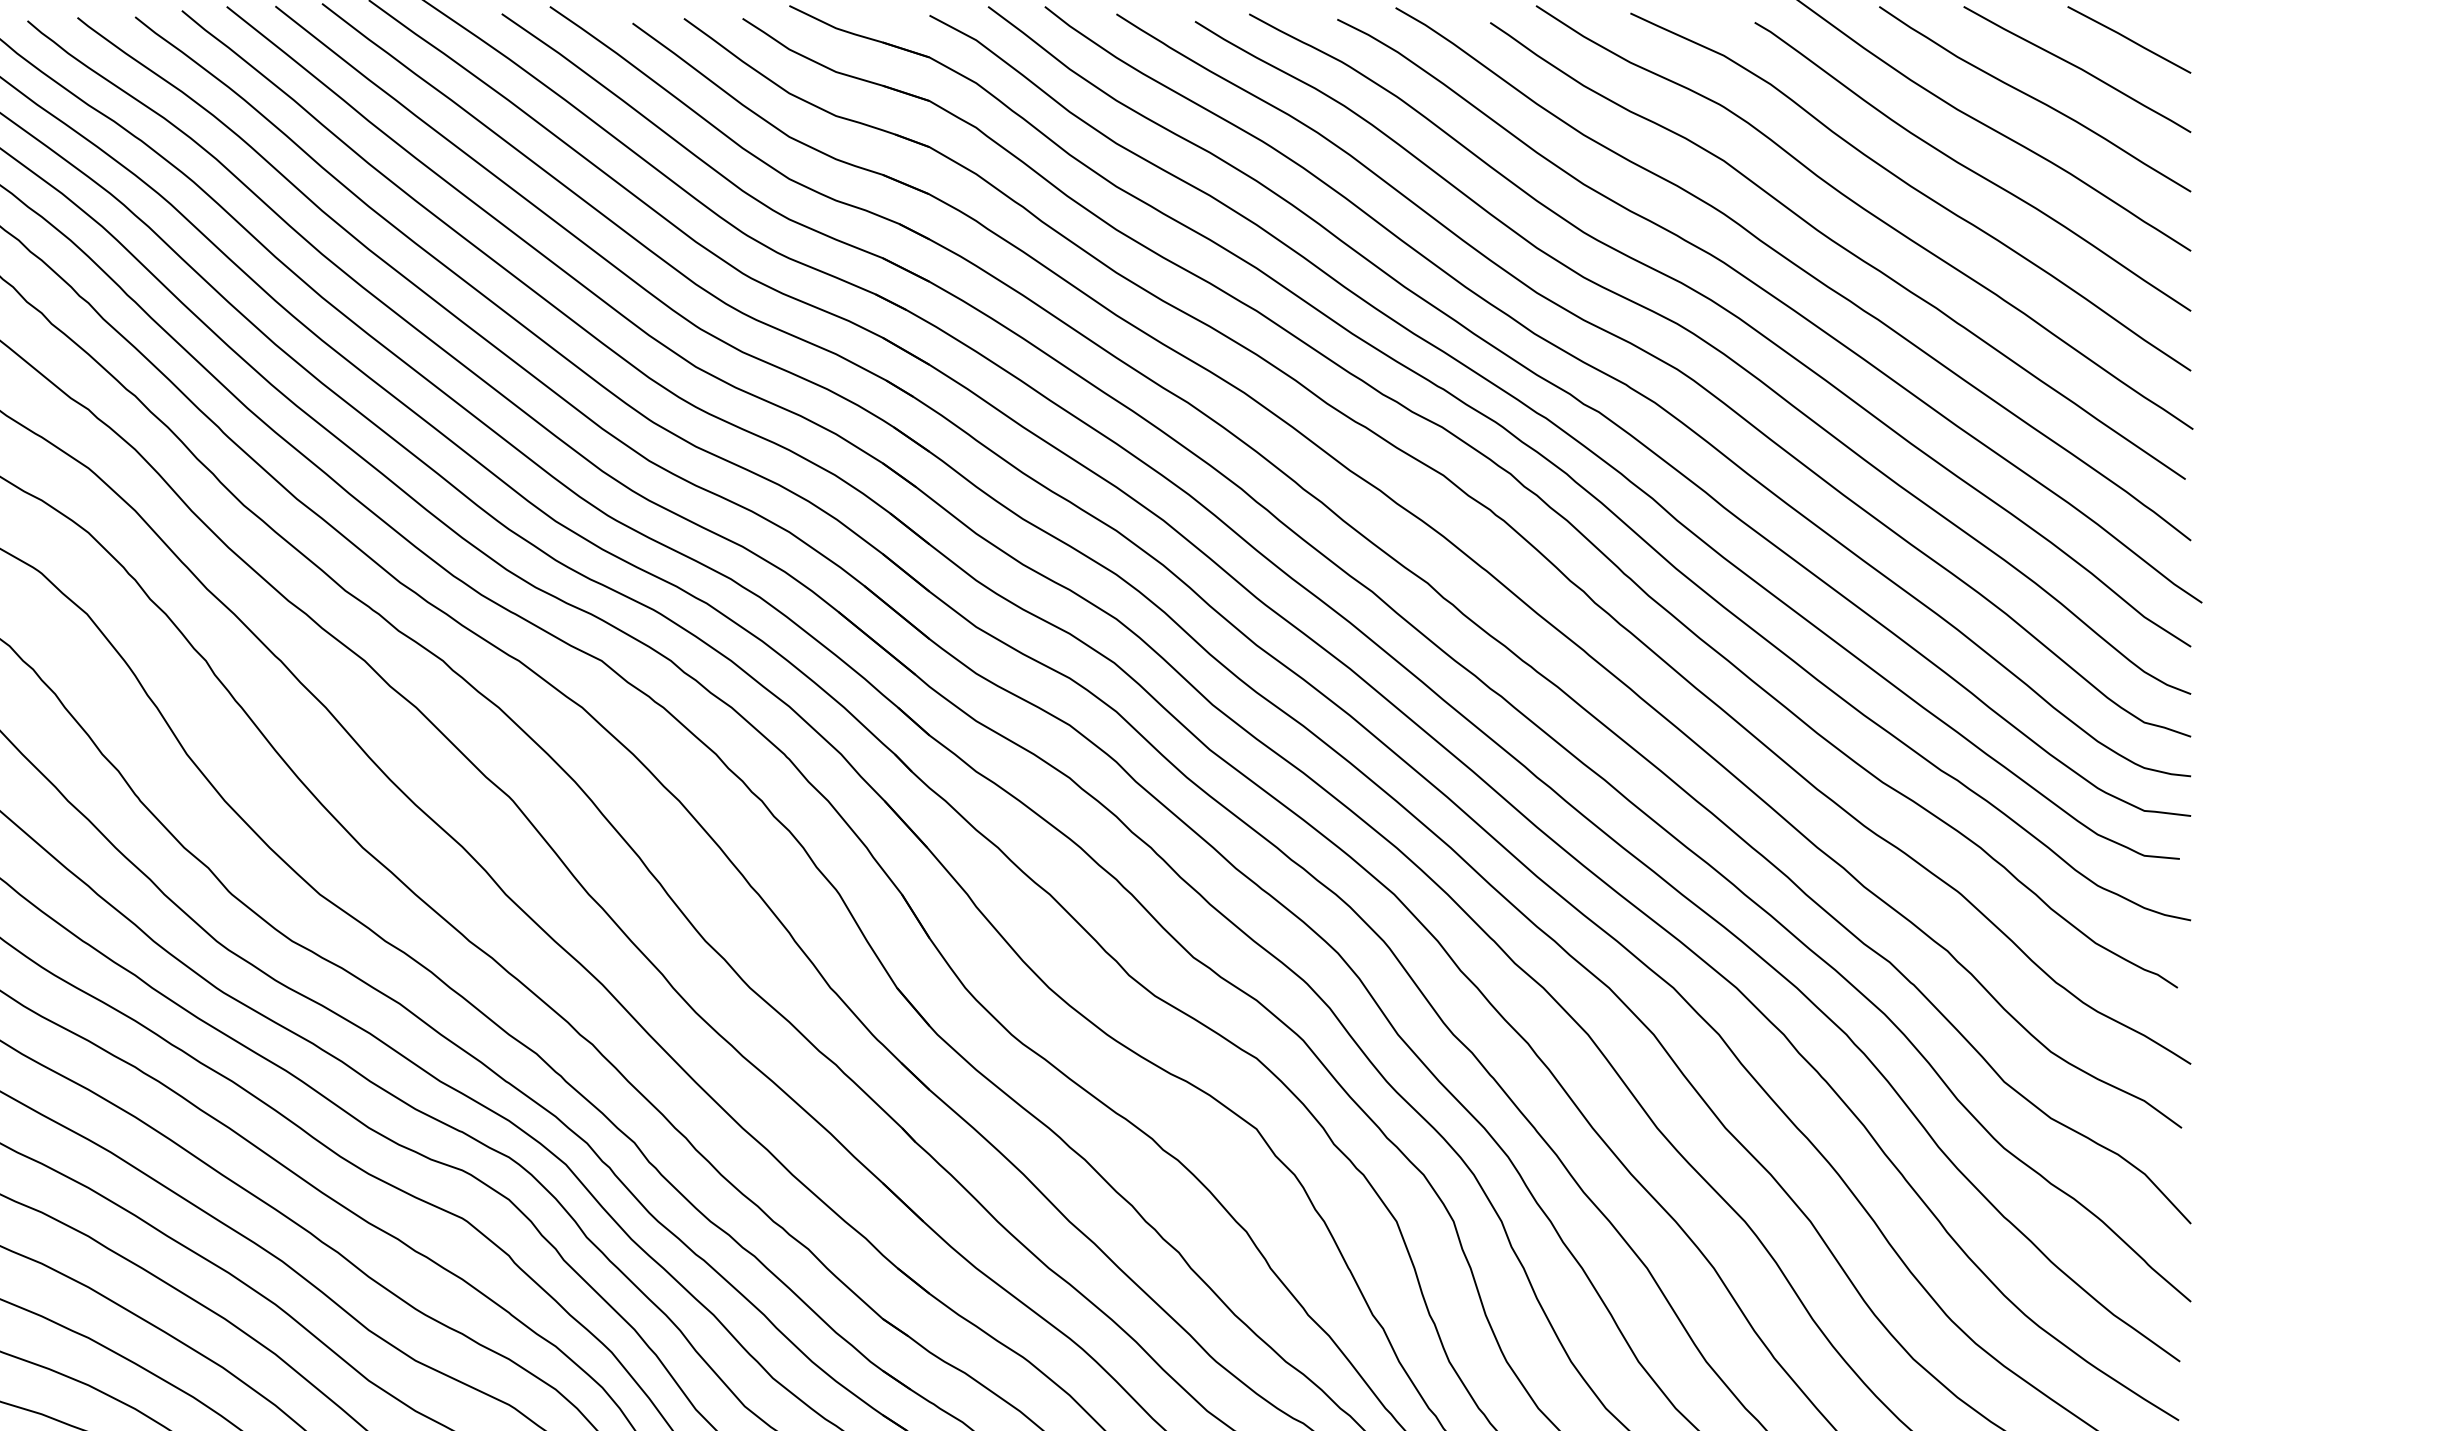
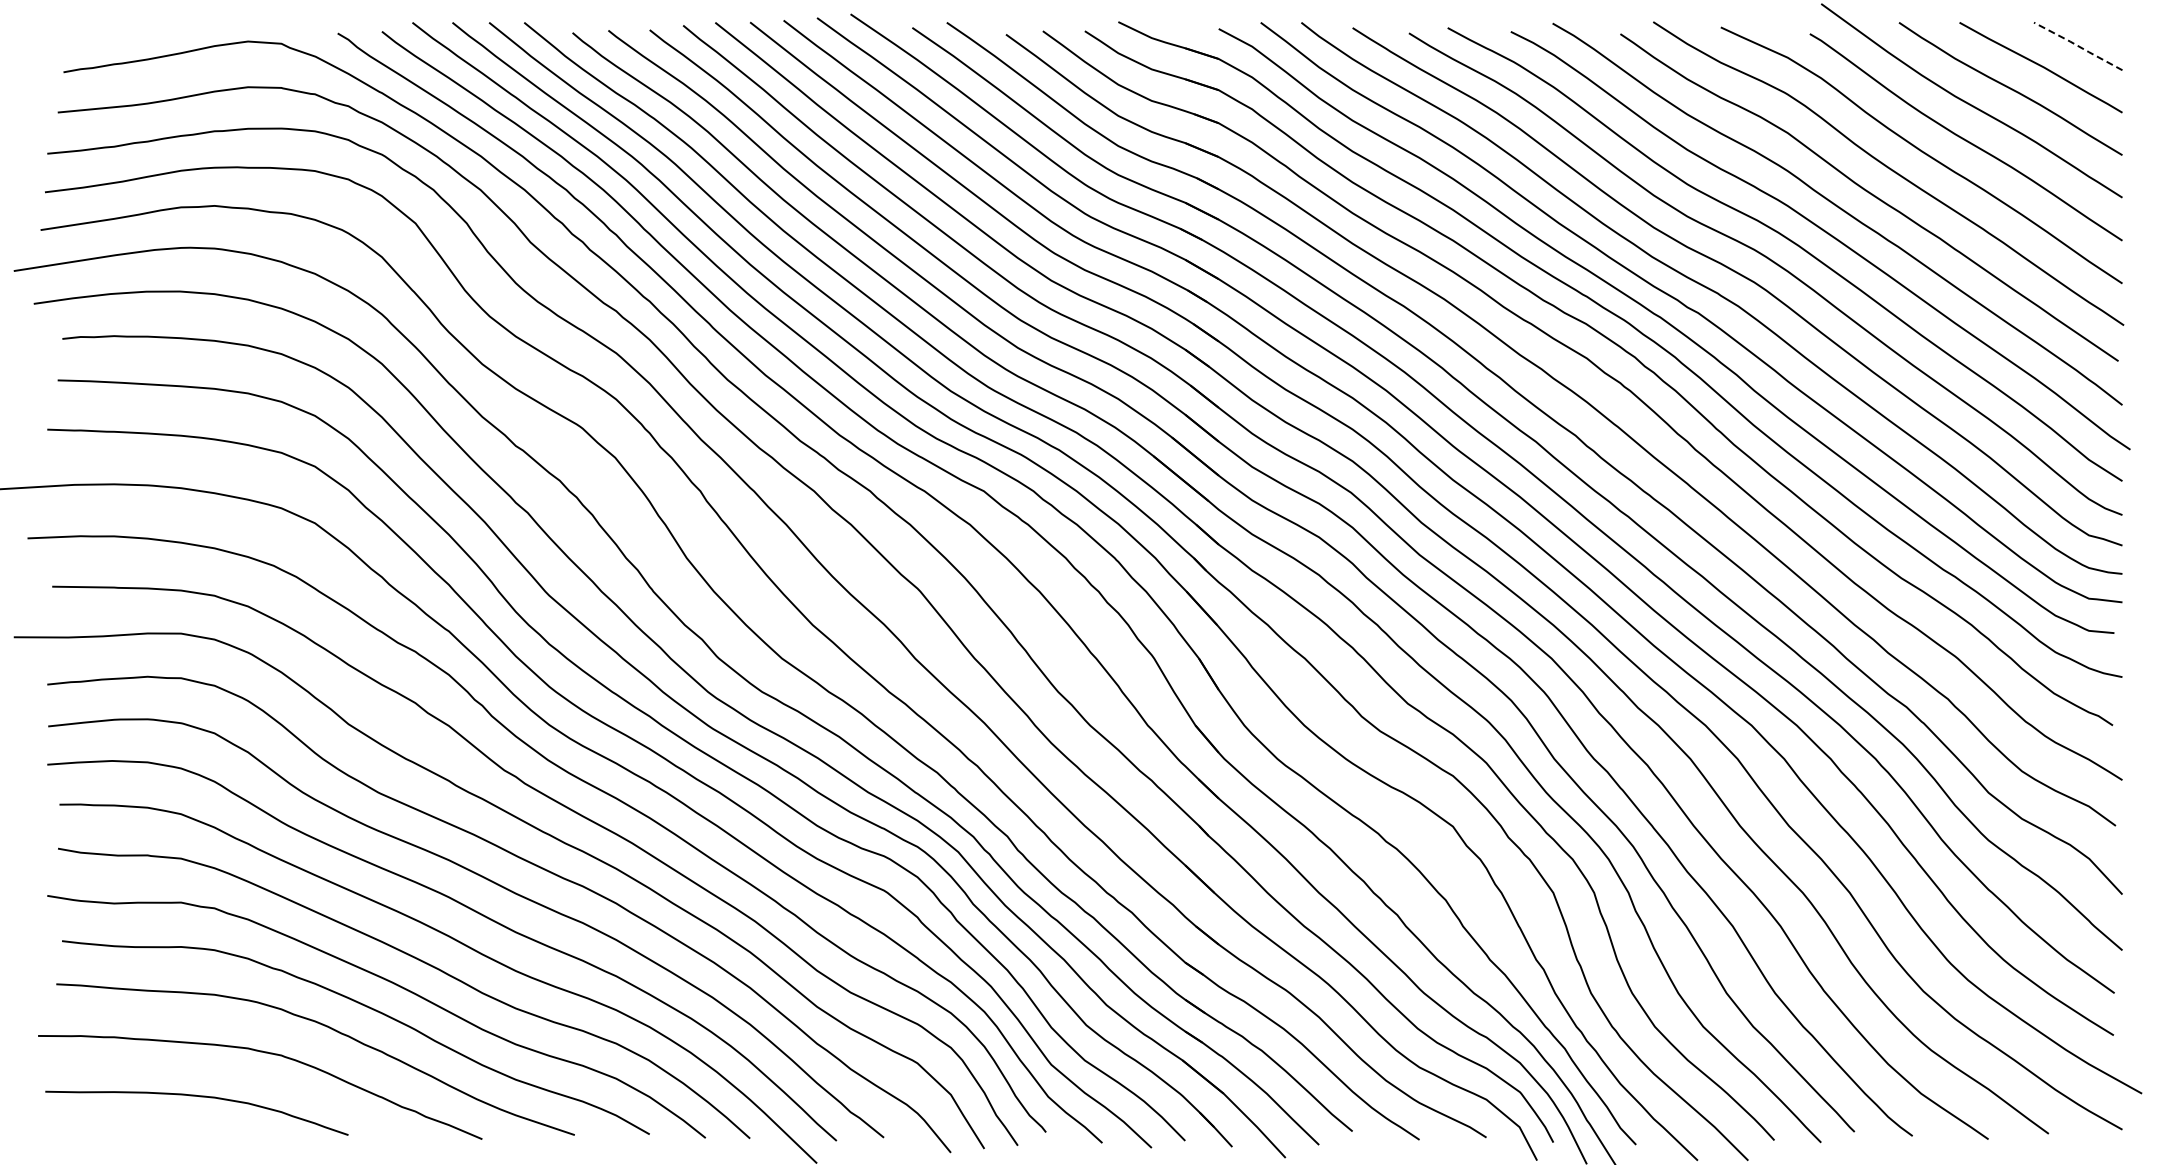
line: (2129, 40) -> (2078, 46), solid -> dashed

